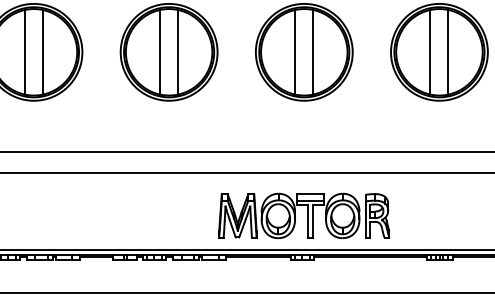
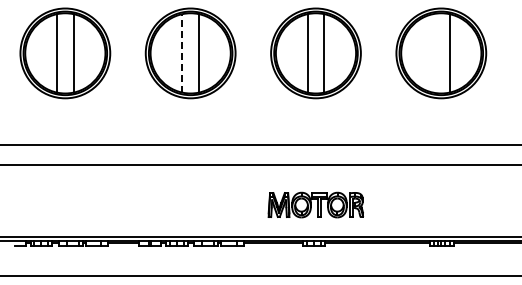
line: (160, 51) -> (182, 52), solid -> dashed
line: (429, 52) -> (432, 53), removed
part: (303, 215) -> (315, 204), size x0.6

